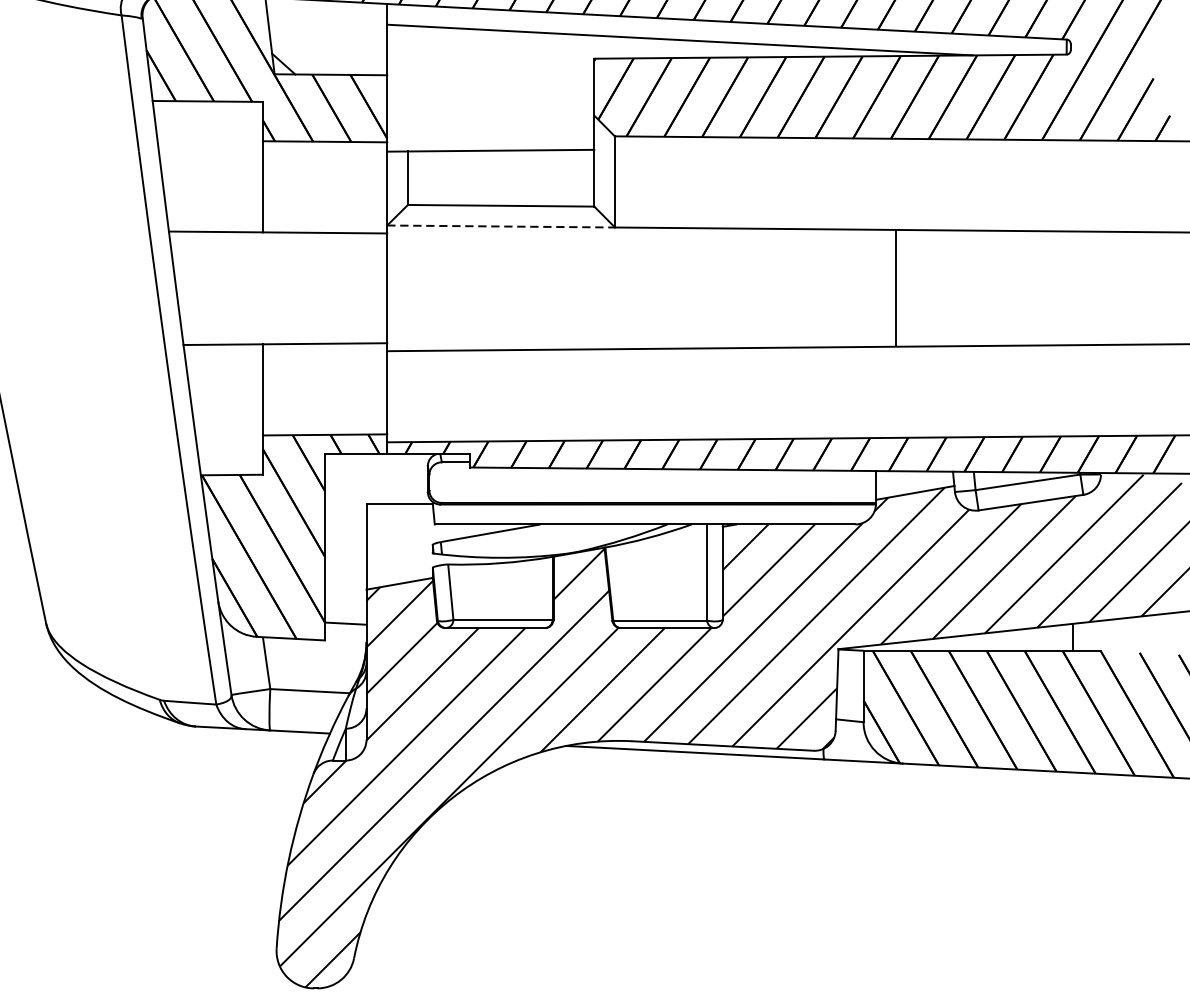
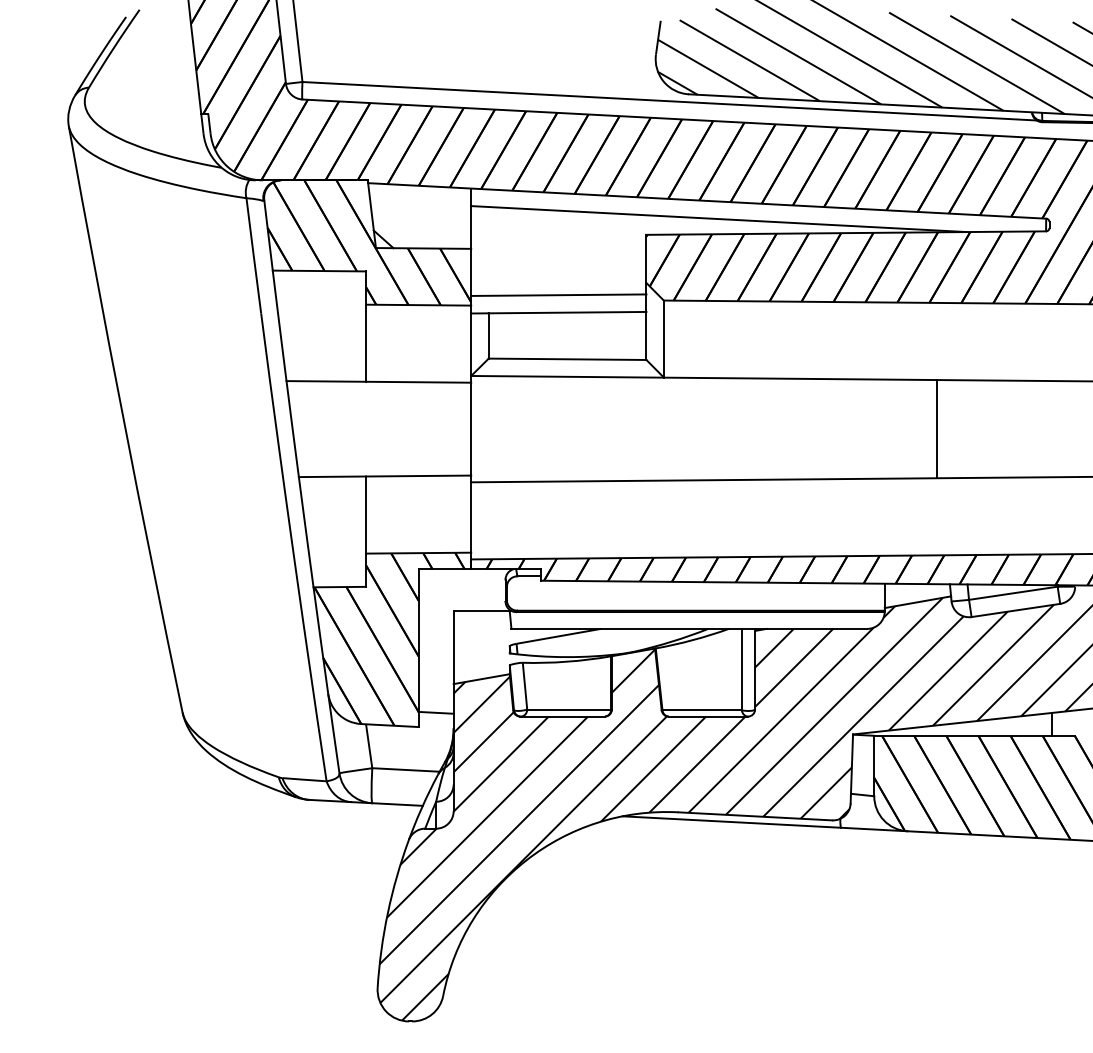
line: (490, 129) -> (558, 294), added
line: (502, 226) -> (568, 376), dashed -> solid
line: (895, 288) -> (937, 429), moved

